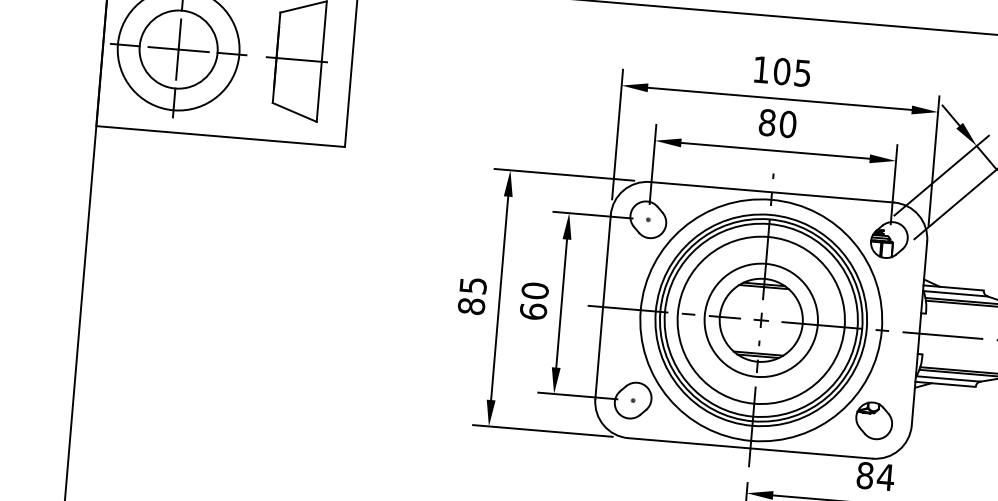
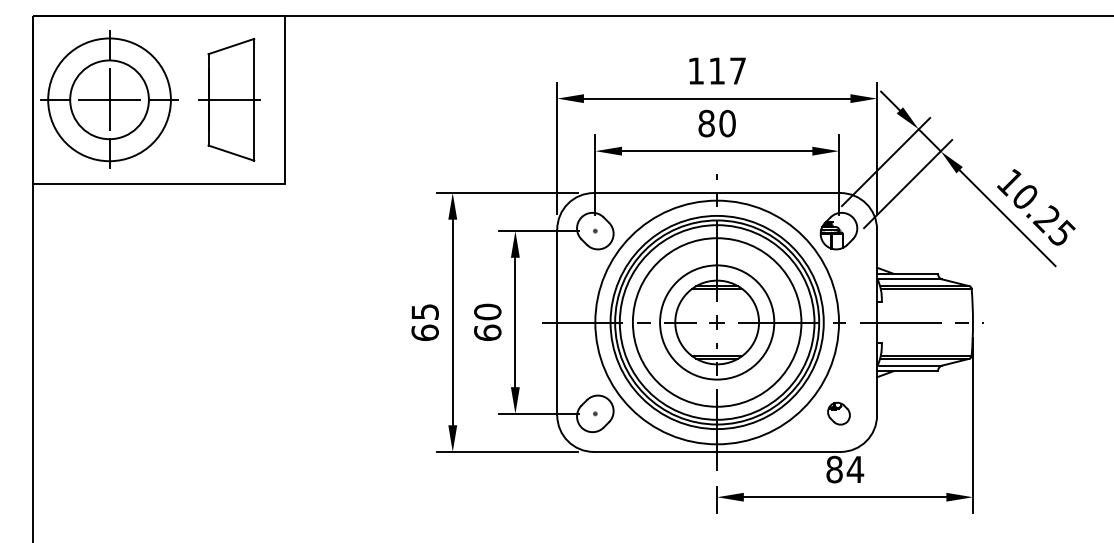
text: (792, 71) -> (727, 70), 105 -> 117
text: (470, 305) -> (424, 332), 85 -> 65
part: (873, 420) -> (838, 413), size x0.6

